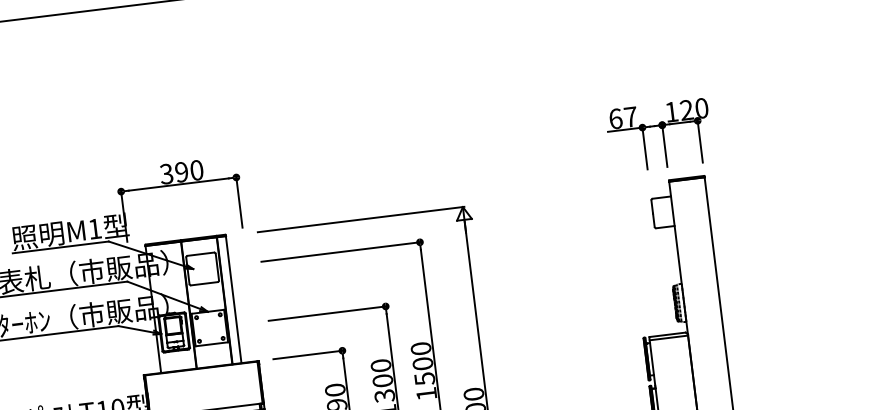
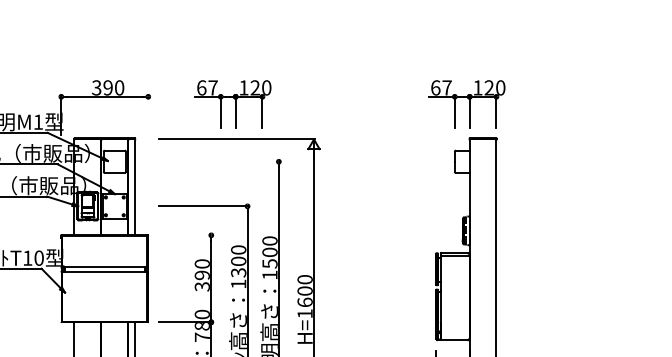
part: (349, 173) -> (232, 104), added
line: (239, 200) -> (148, 114), removed
line: (341, 251) -> (219, 161), removed
line: (308, 355) -> (185, 235), removed

